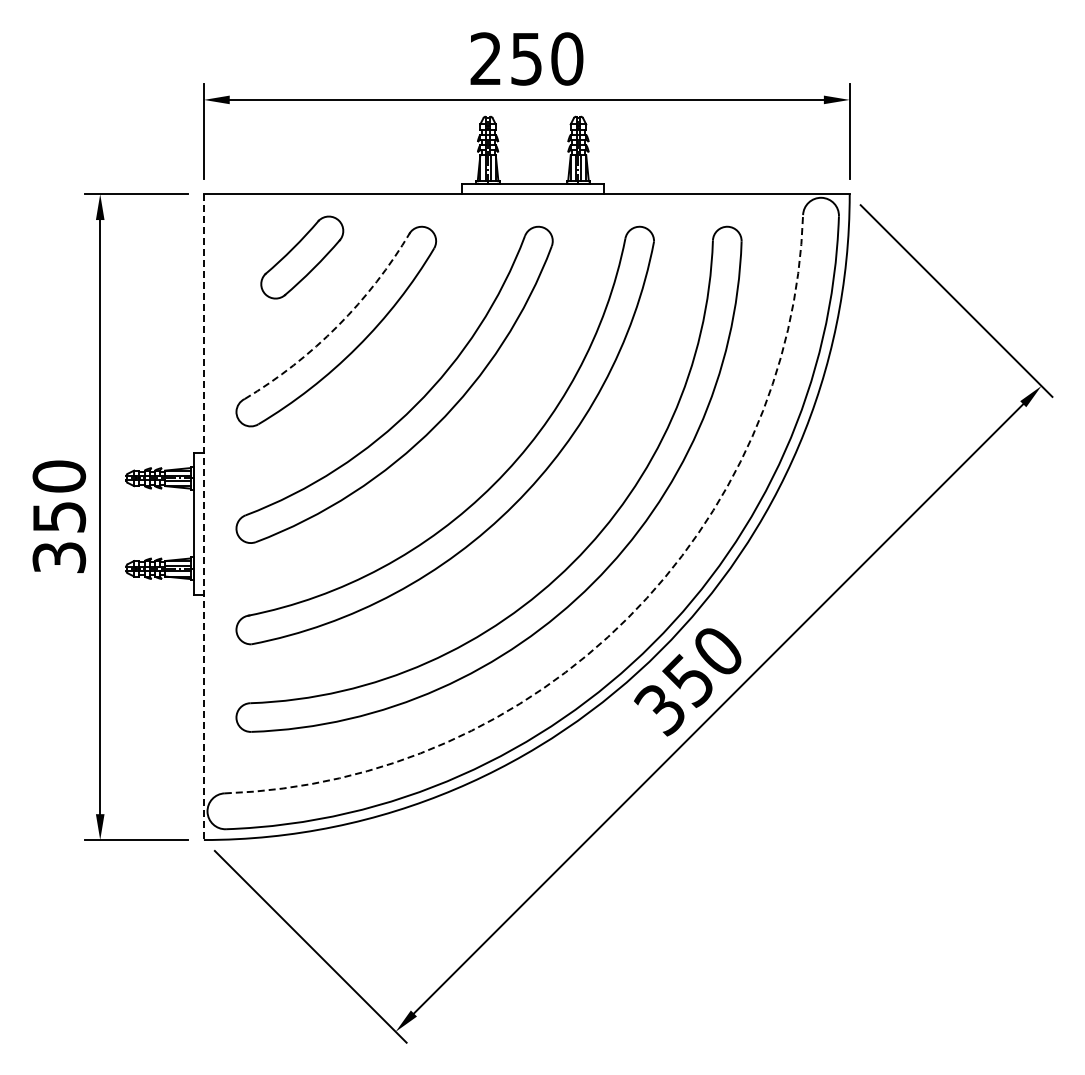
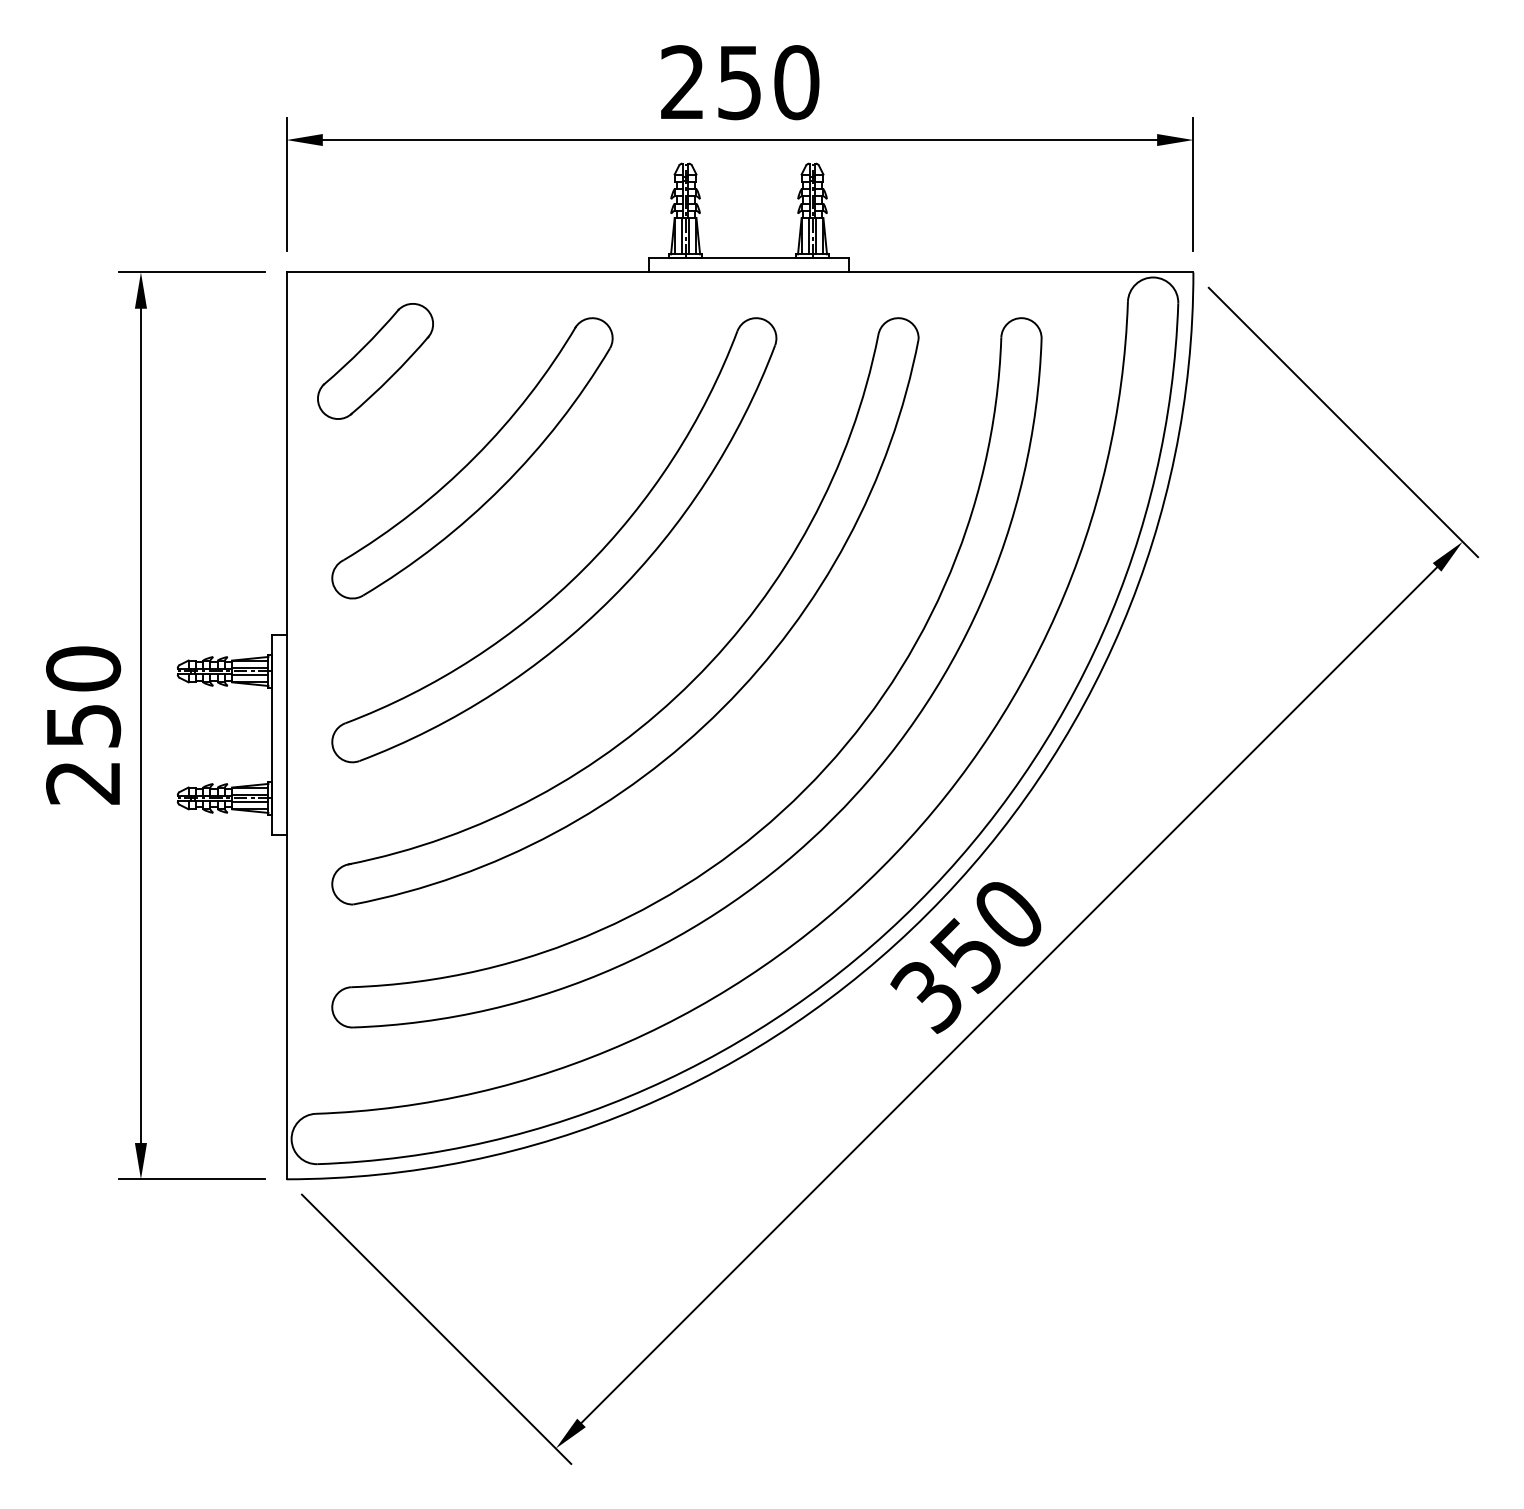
part: (302, 257) -> (375, 361), moved
arc: (337, 326) -> (474, 458), dashed -> solid
line: (203, 517) -> (285, 726), dashed -> solid
text: (59, 557) -> (83, 782), 350 -> 250
arc: (627, 618) -> (881, 868), dashed -> solid

